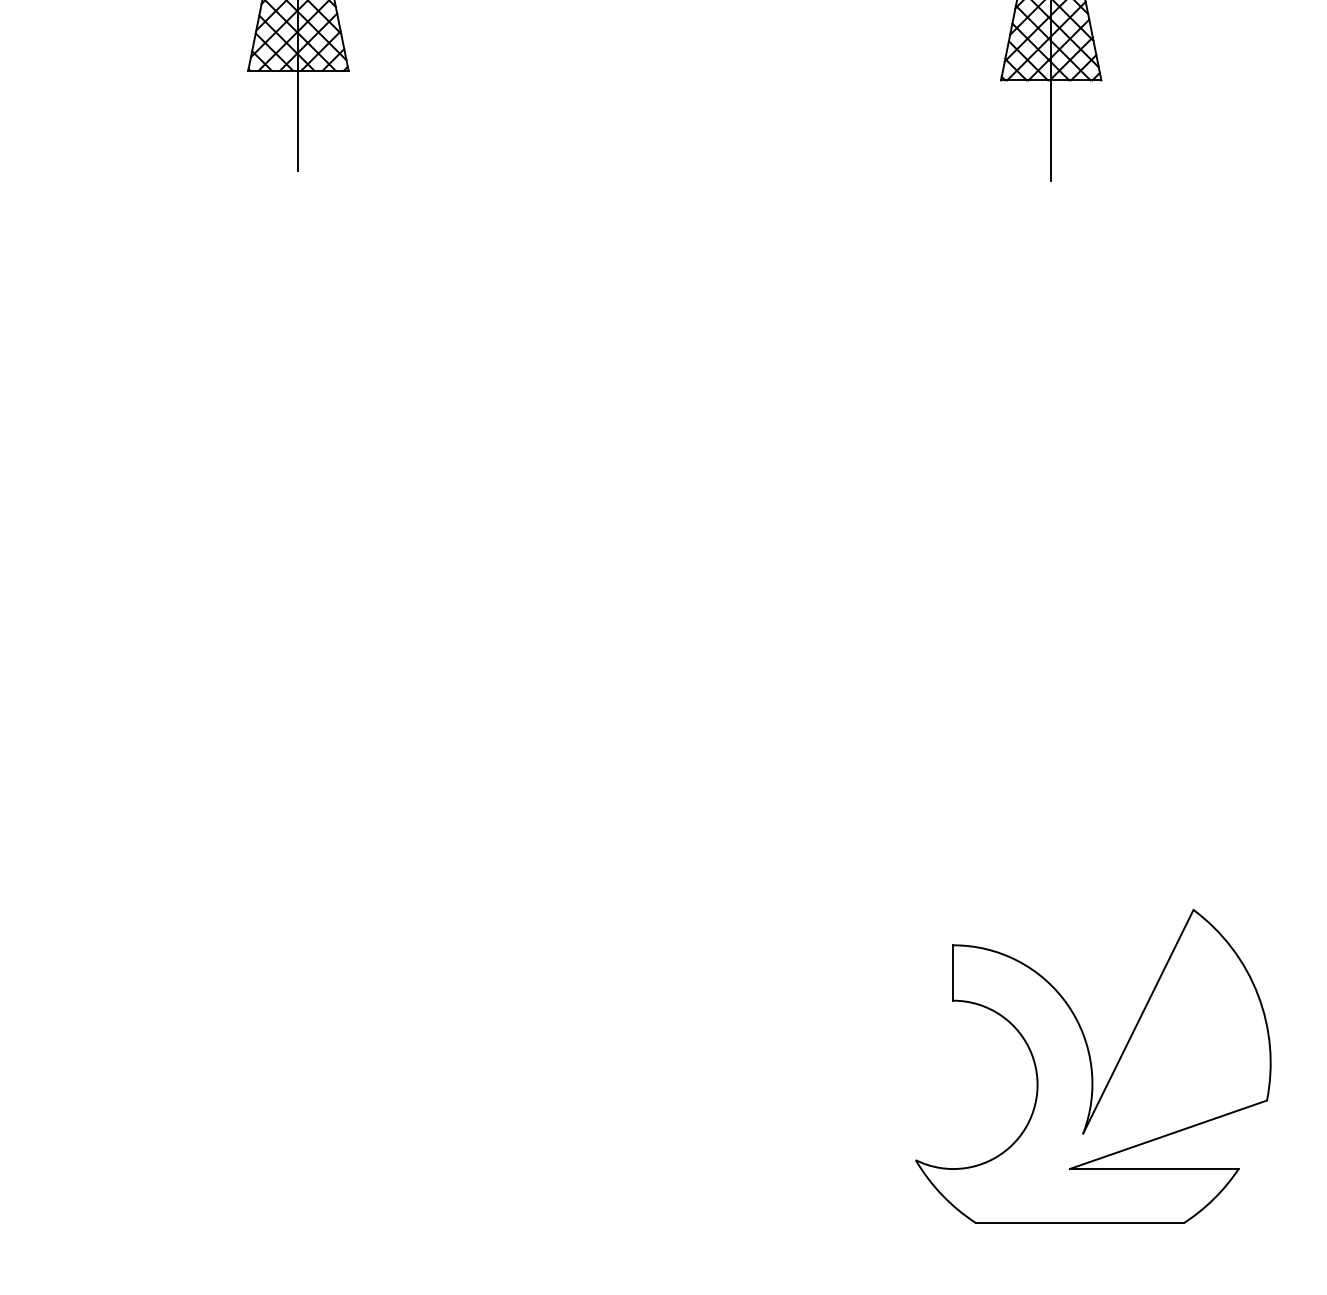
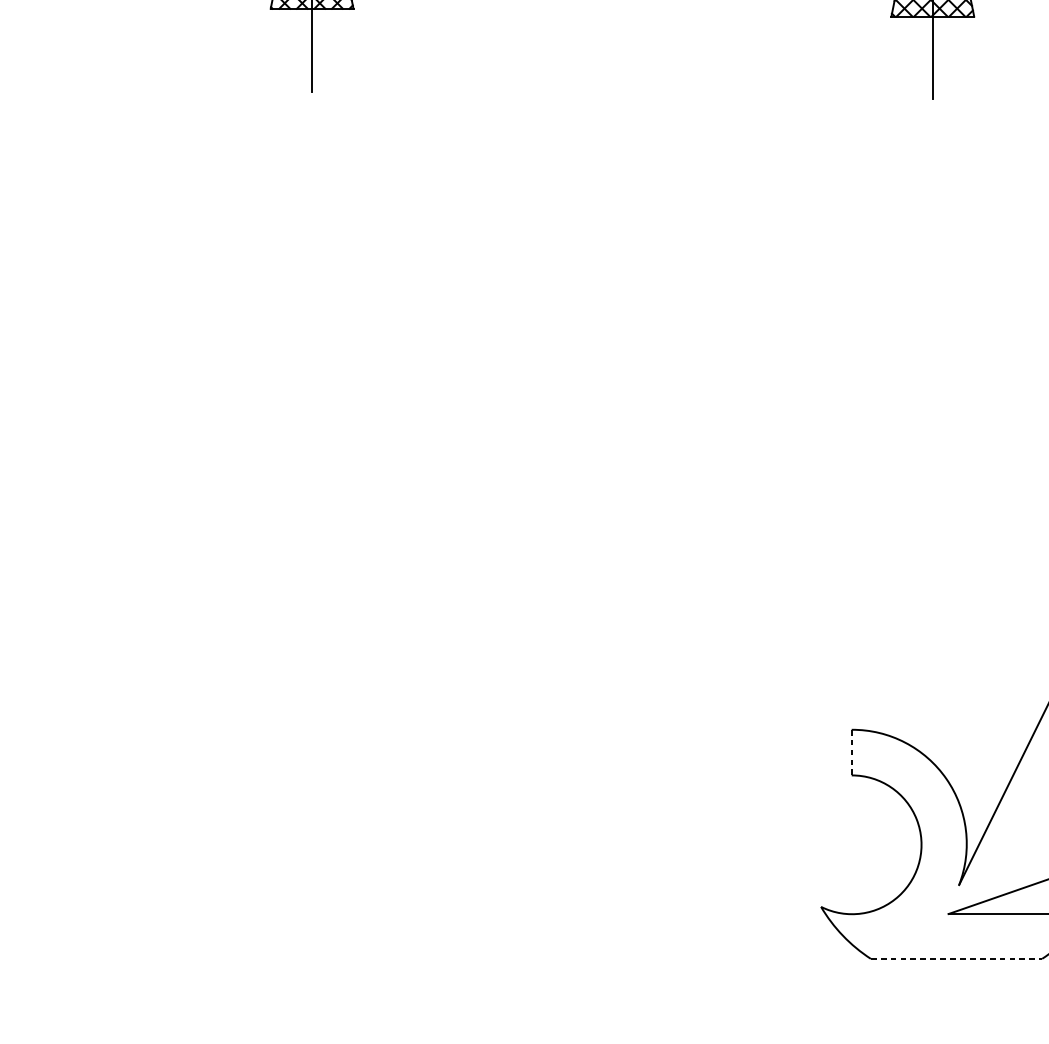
line: (952, 973) -> (851, 753), solid -> dashed
line: (1079, 1223) -> (956, 959), solid -> dashed

